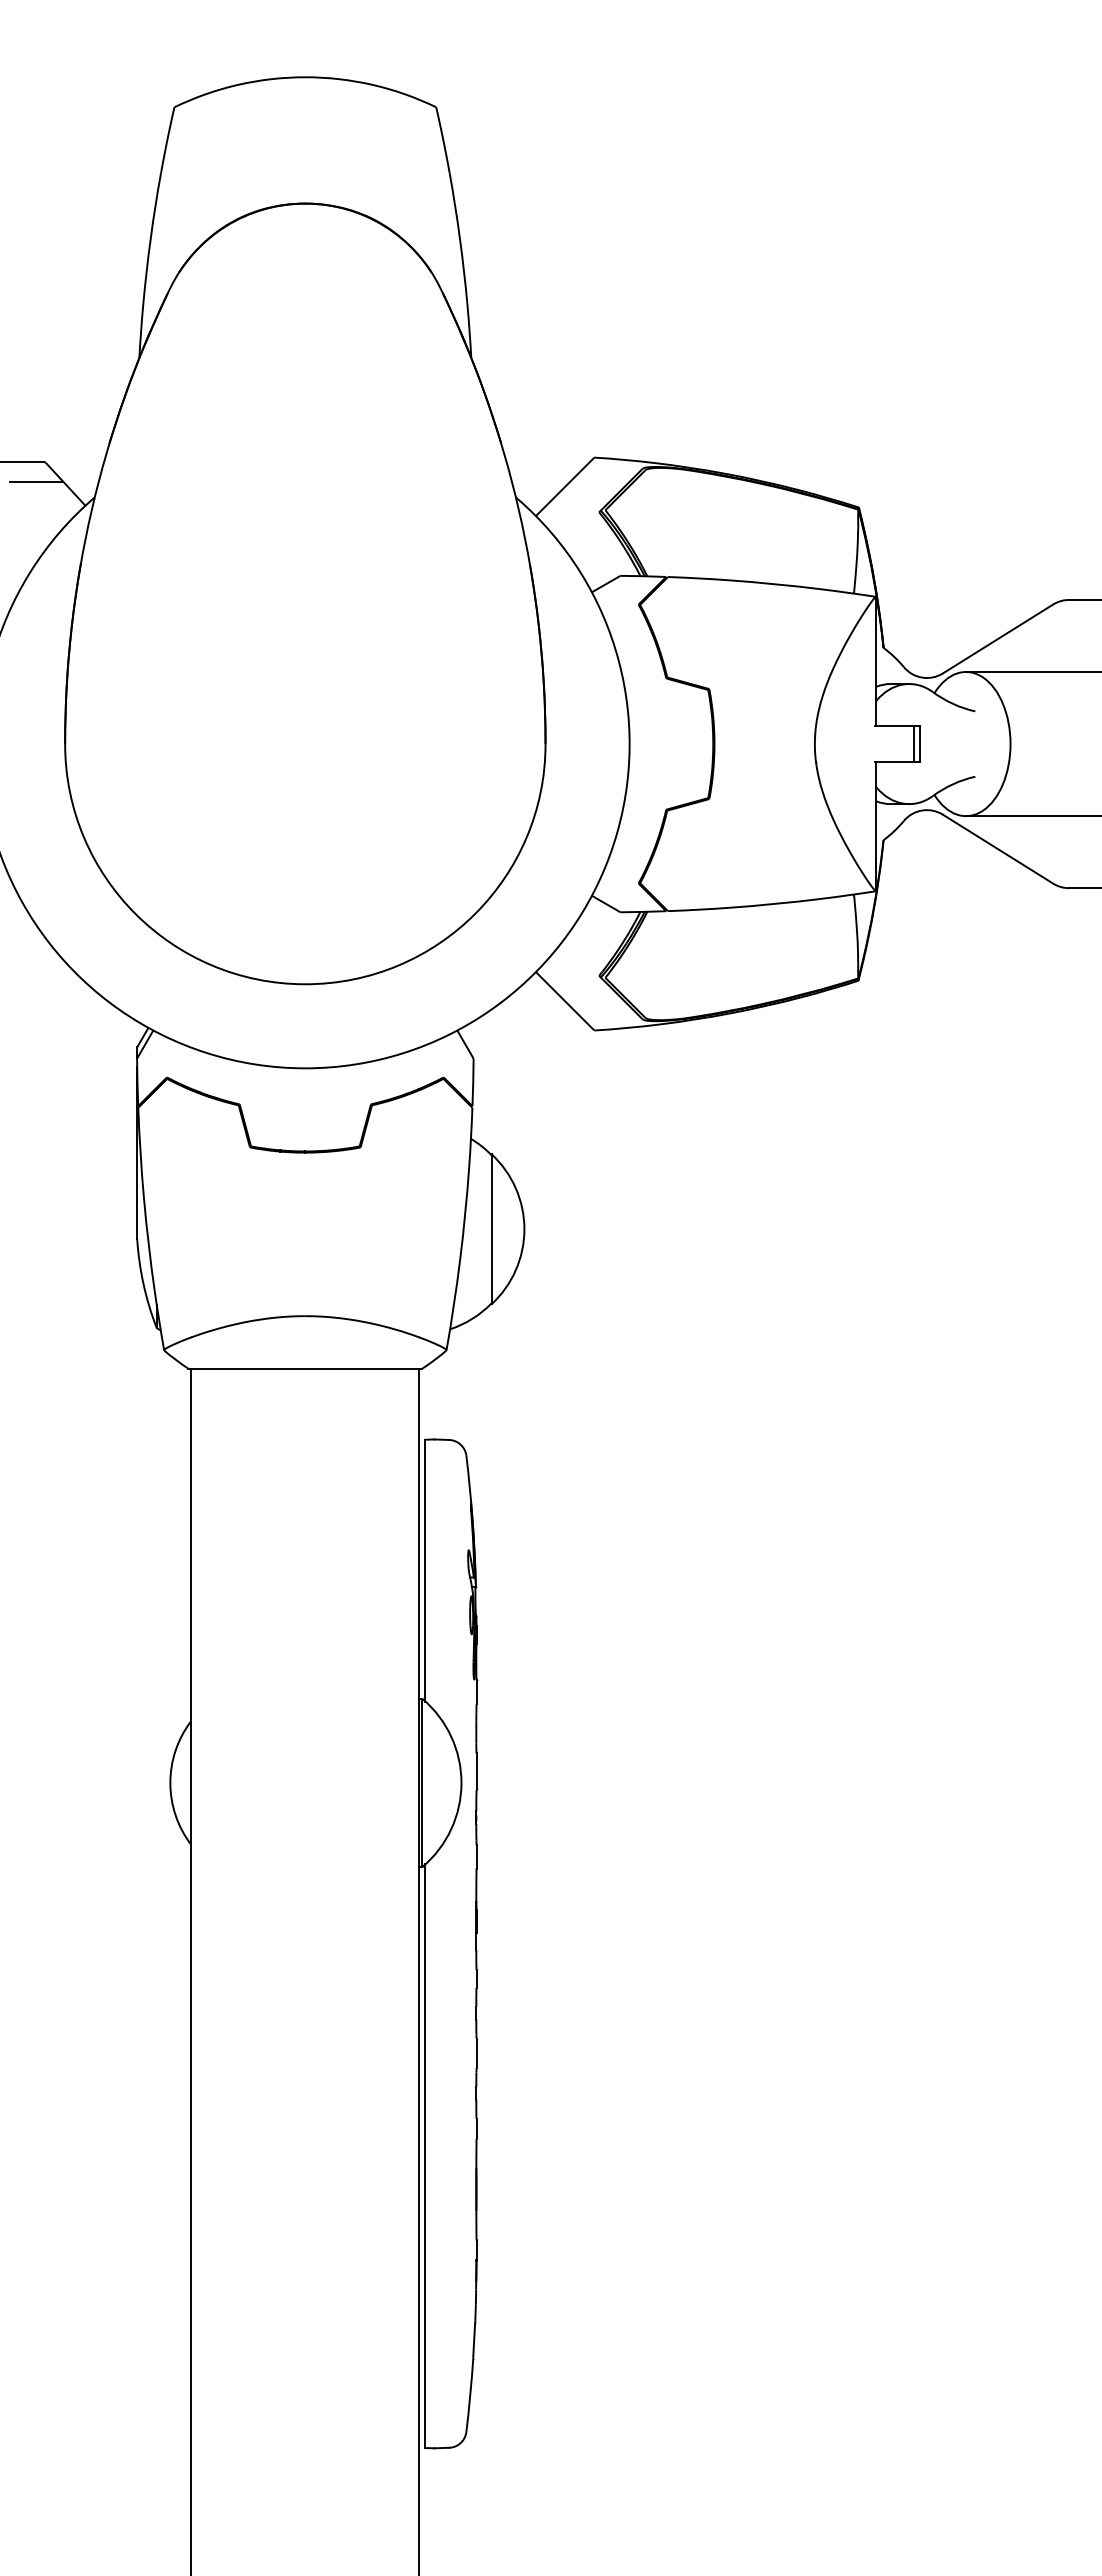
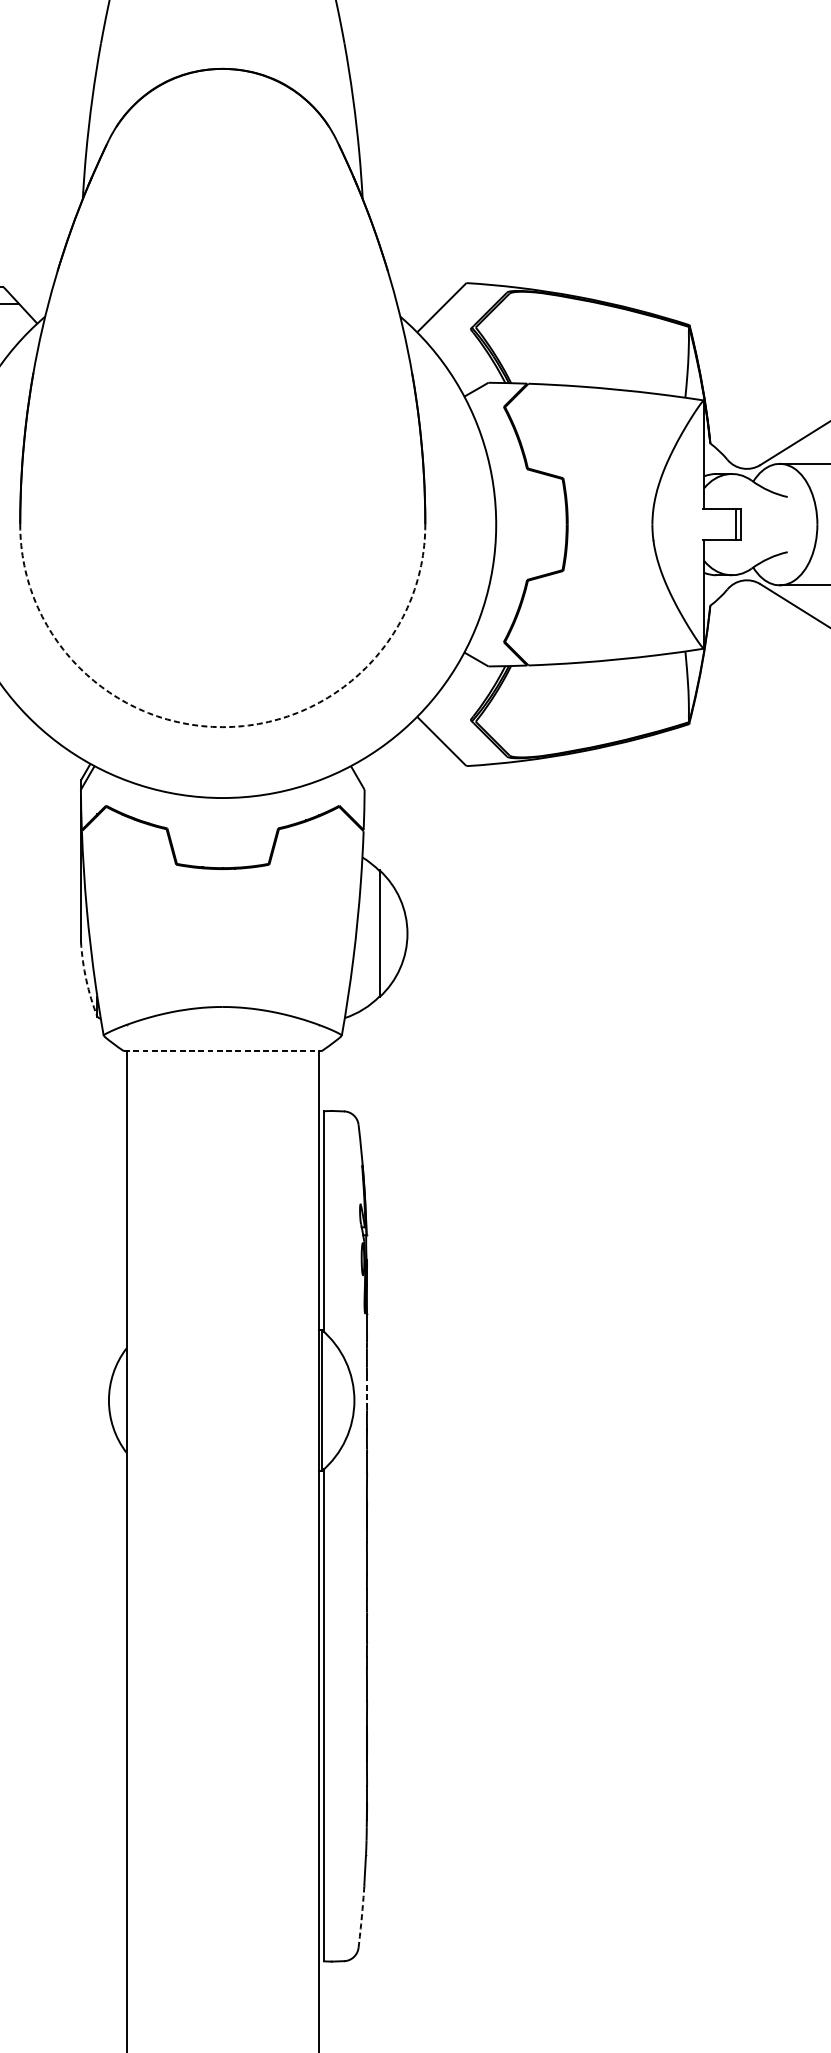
arc: (305, 984) -> (222, 727), solid -> dashed
arc: (143, 1284) -> (86, 980), solid -> dashed
line: (305, 1368) -> (222, 1051), solid -> dashed
line: (476, 1771) -> (367, 1390), solid -> dashed
arc: (470, 2395) -> (362, 1917), solid -> dashed

